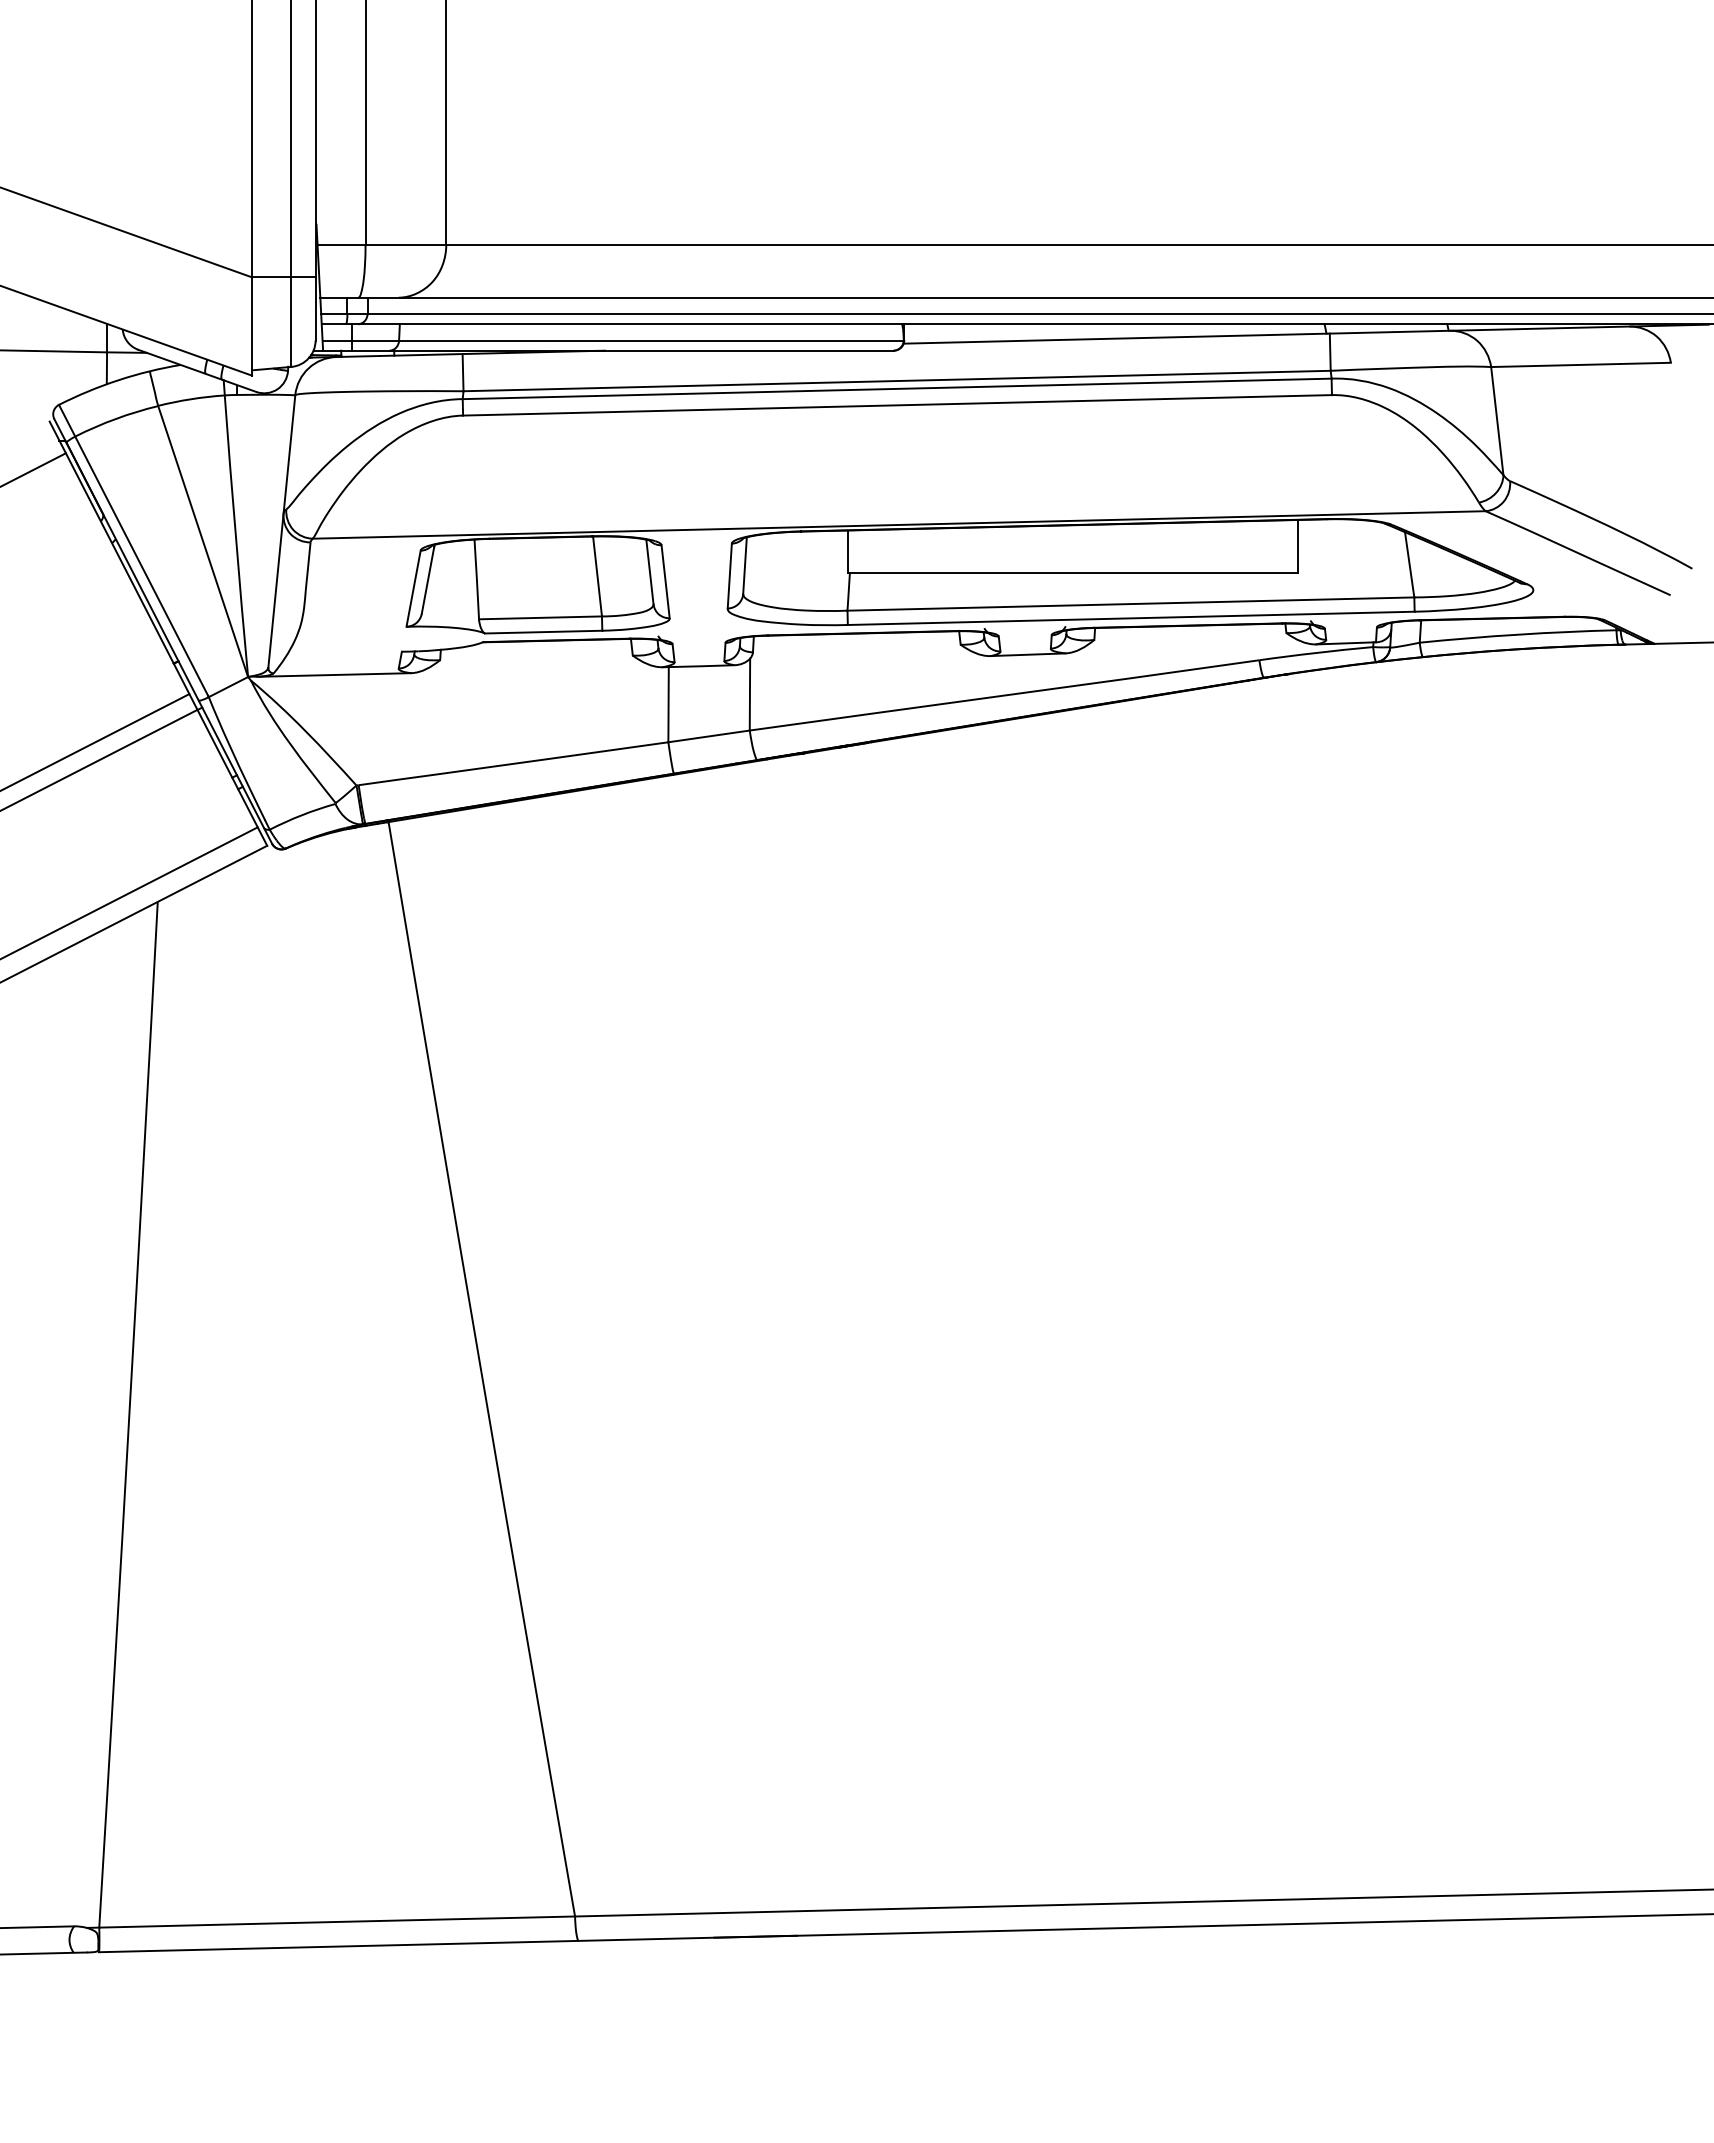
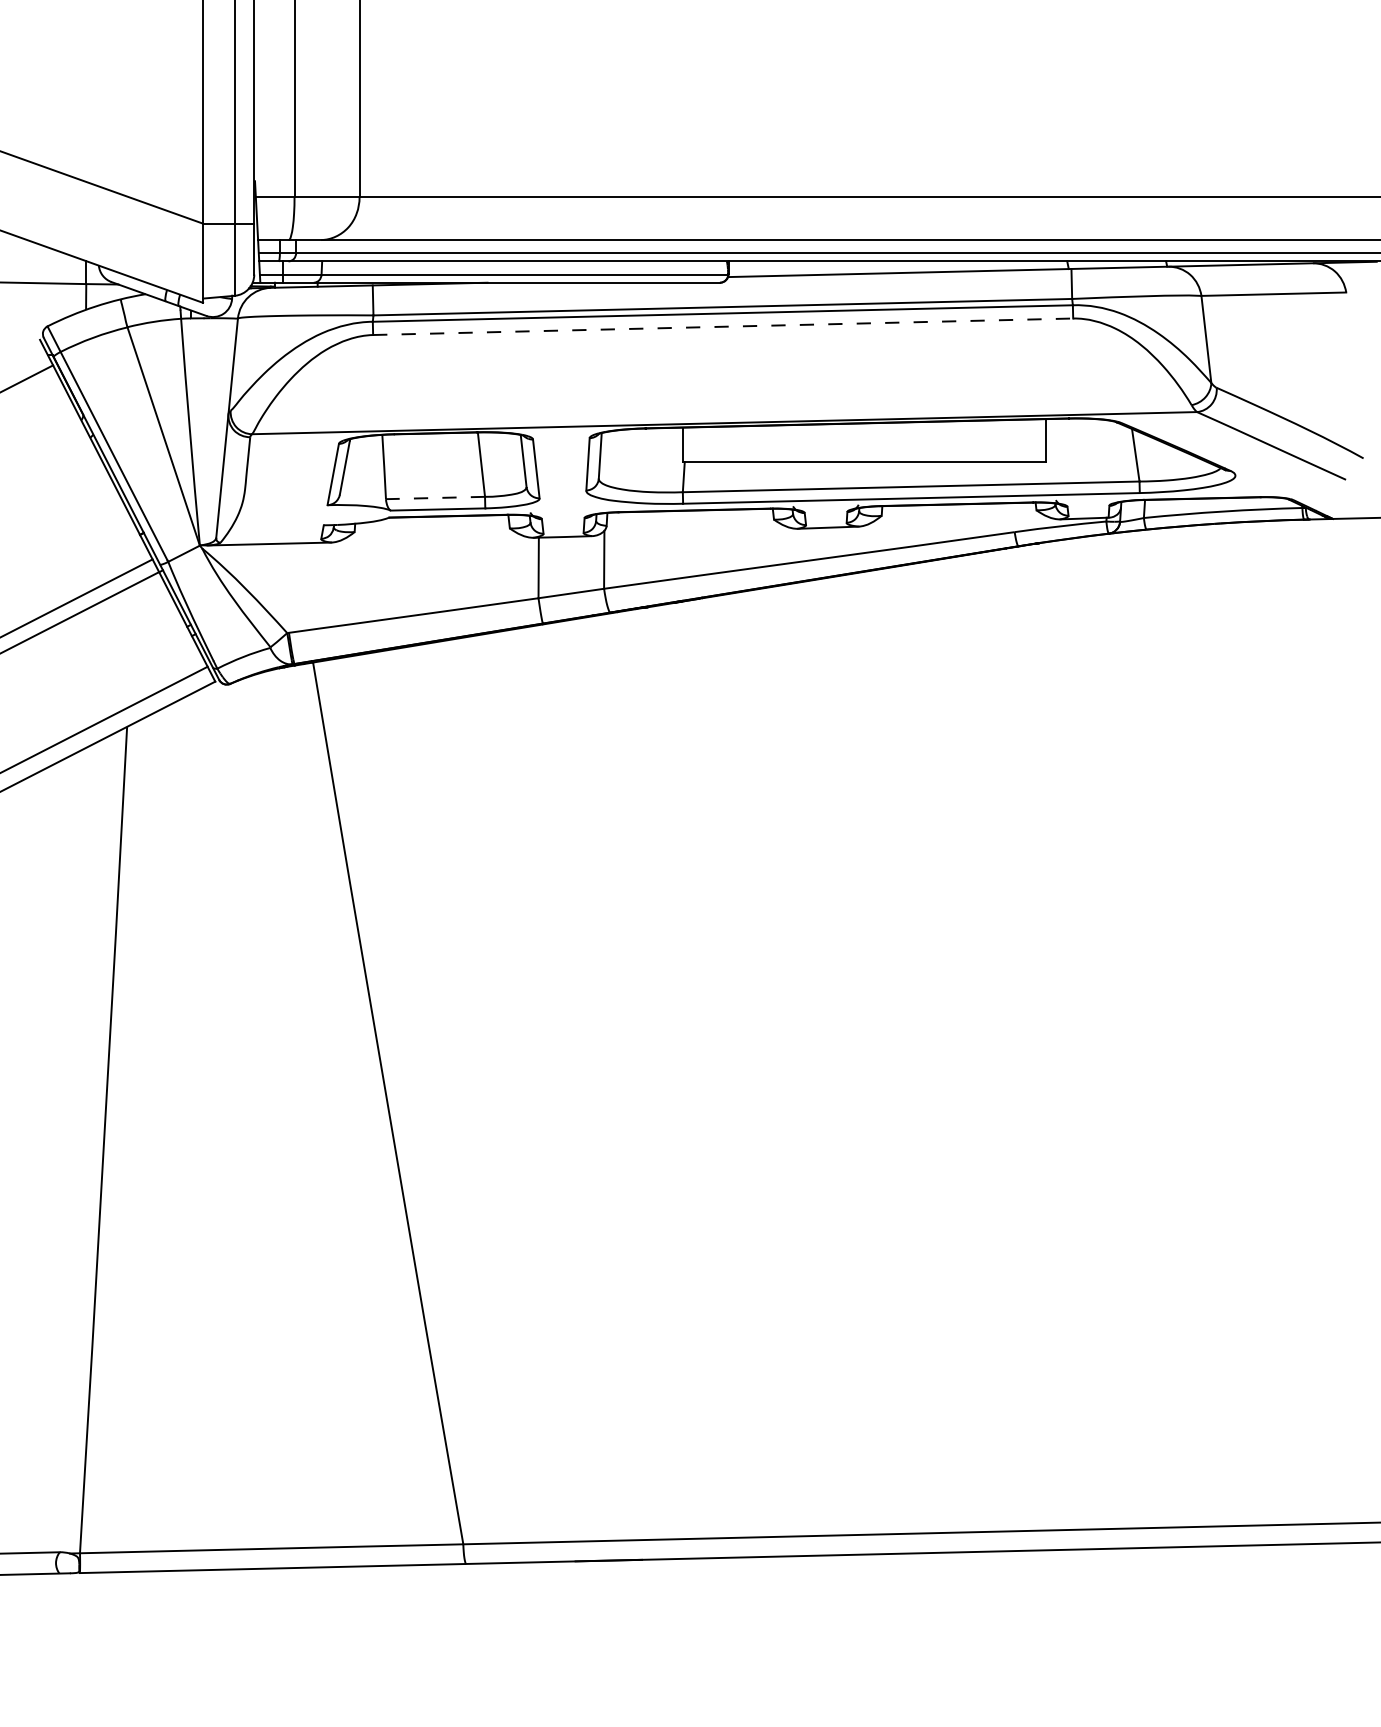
line: (897, 405) -> (723, 326), solid -> dashed
line: (540, 617) -> (435, 497), solid -> dashed

